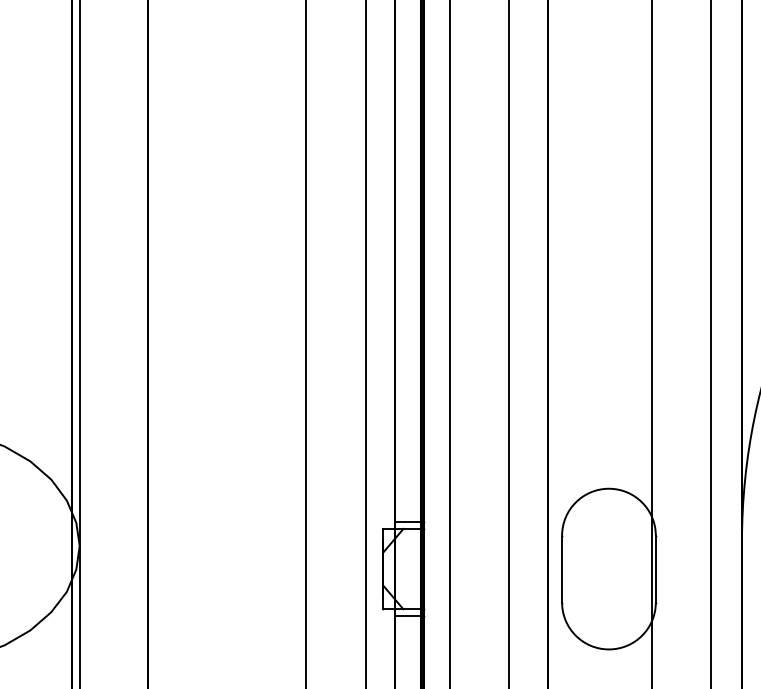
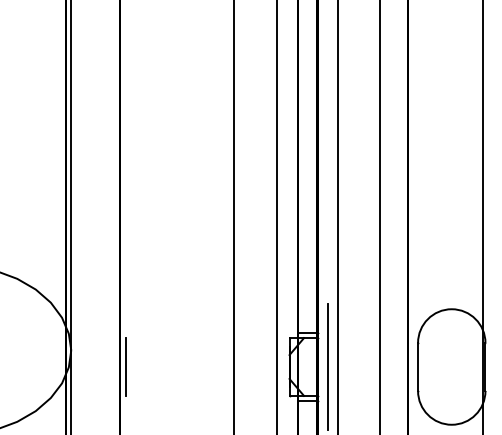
line: (155, 568) -> (125, 366), added
line: (436, 569) -> (327, 367), added

